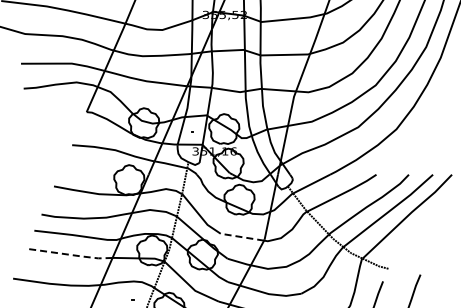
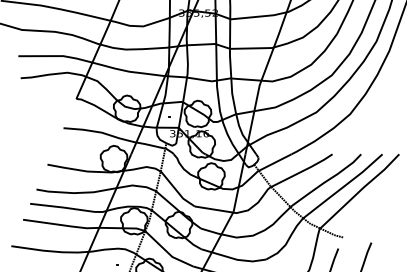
line: (242, 237) -> (214, 209), dashed -> solid
line: (70, 254) -> (62, 224), dashed -> solid

